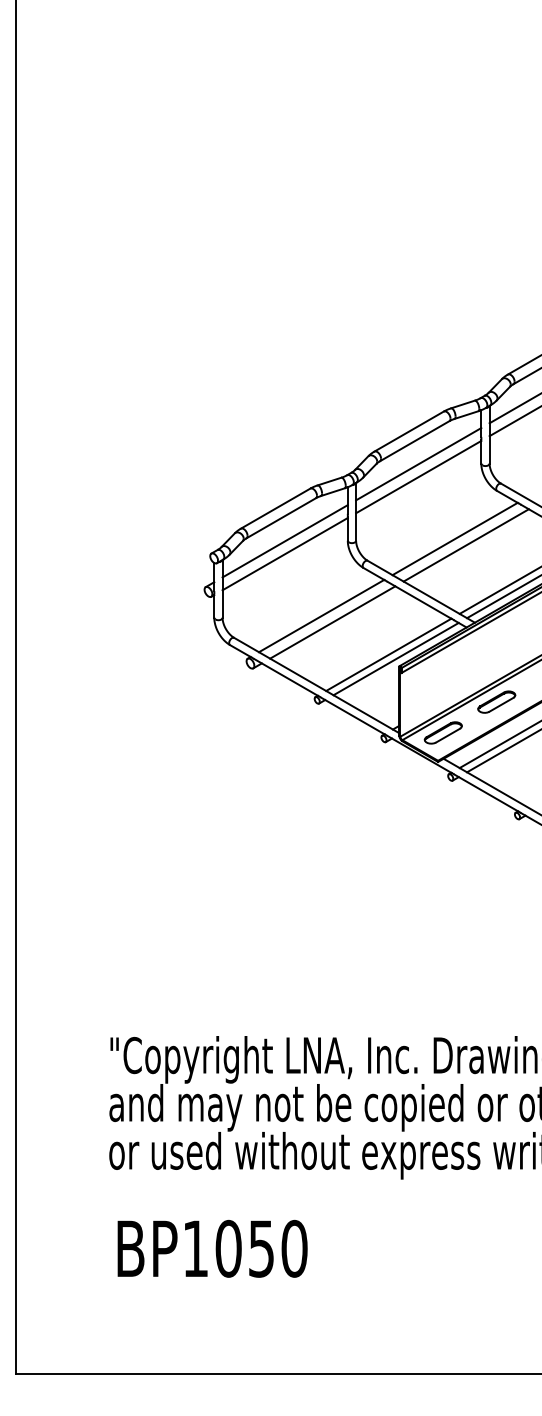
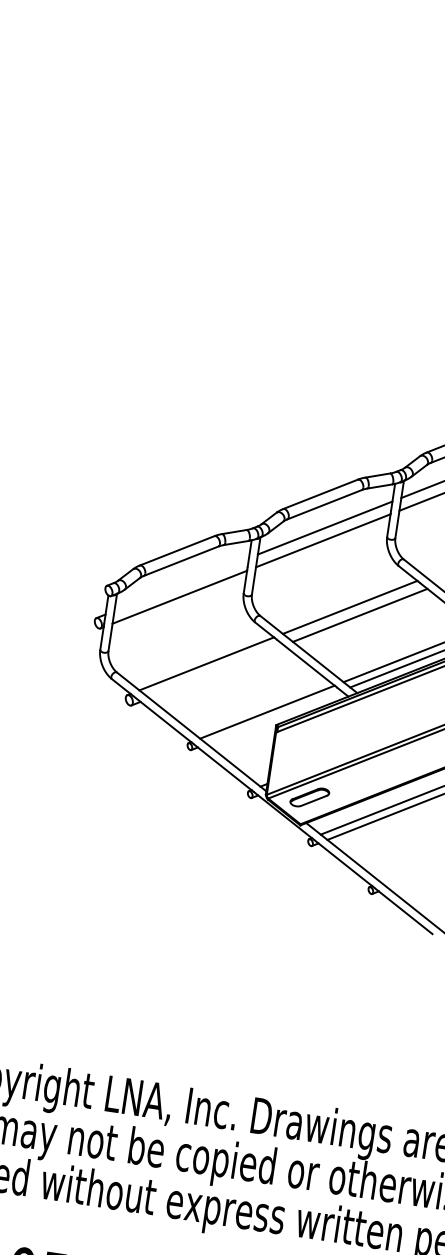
line: (284, 541) -> (181, 584), removed
line: (332, 622) -> (216, 671), removed
line: (395, 658) -> (273, 716), removed
part: (496, 701) -> (367, 774), removed

